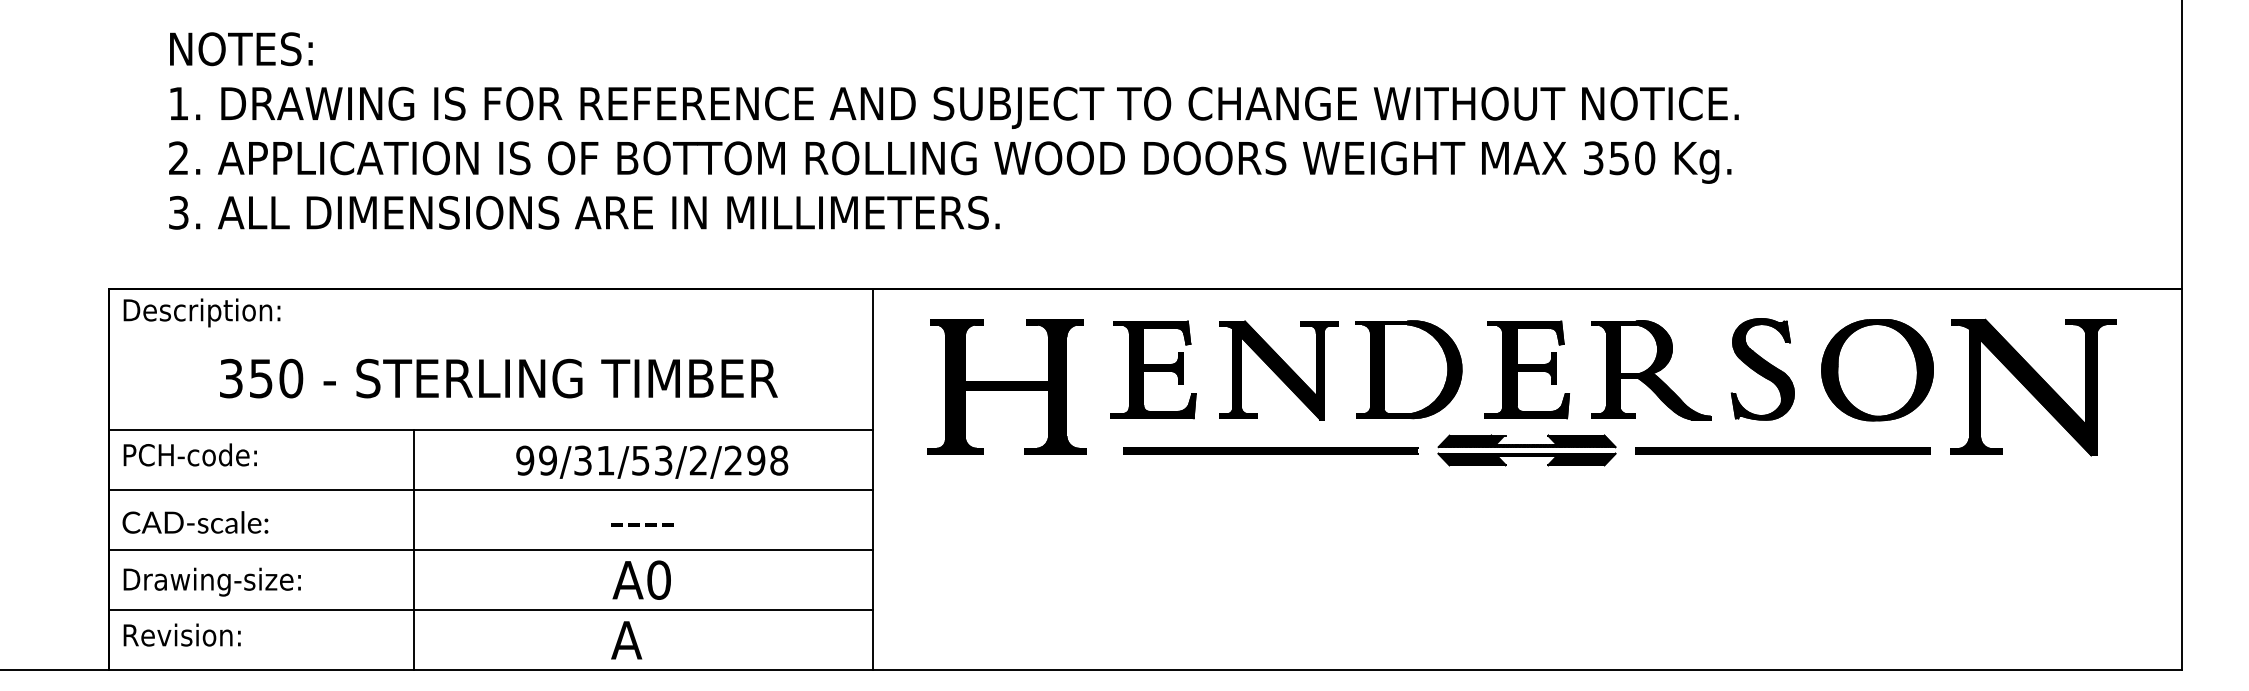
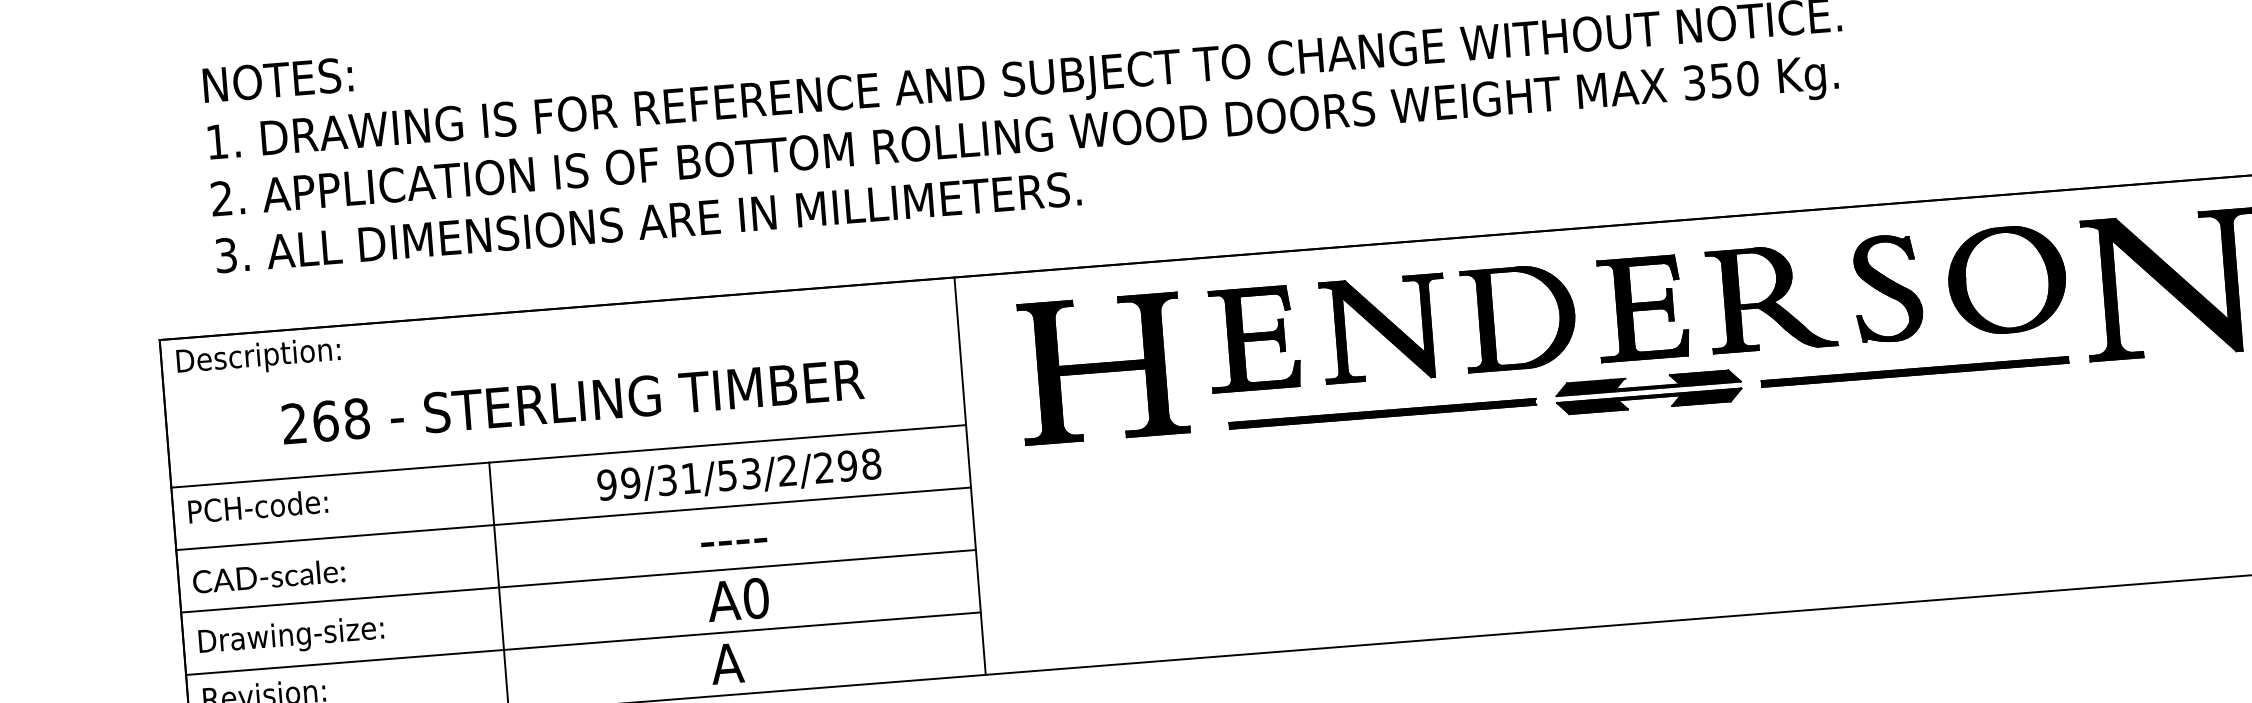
text: (261, 378) -> (325, 421), 350 -> 268

